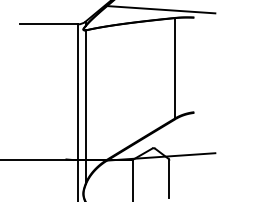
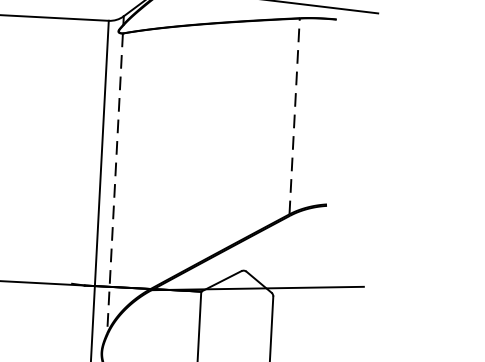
line: (175, 67) -> (294, 115), solid -> dashed
line: (85, 107) -> (114, 184), solid -> dashed

